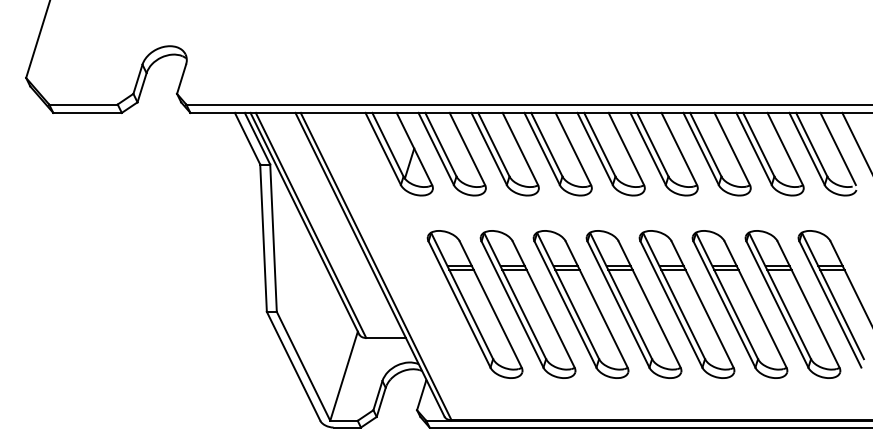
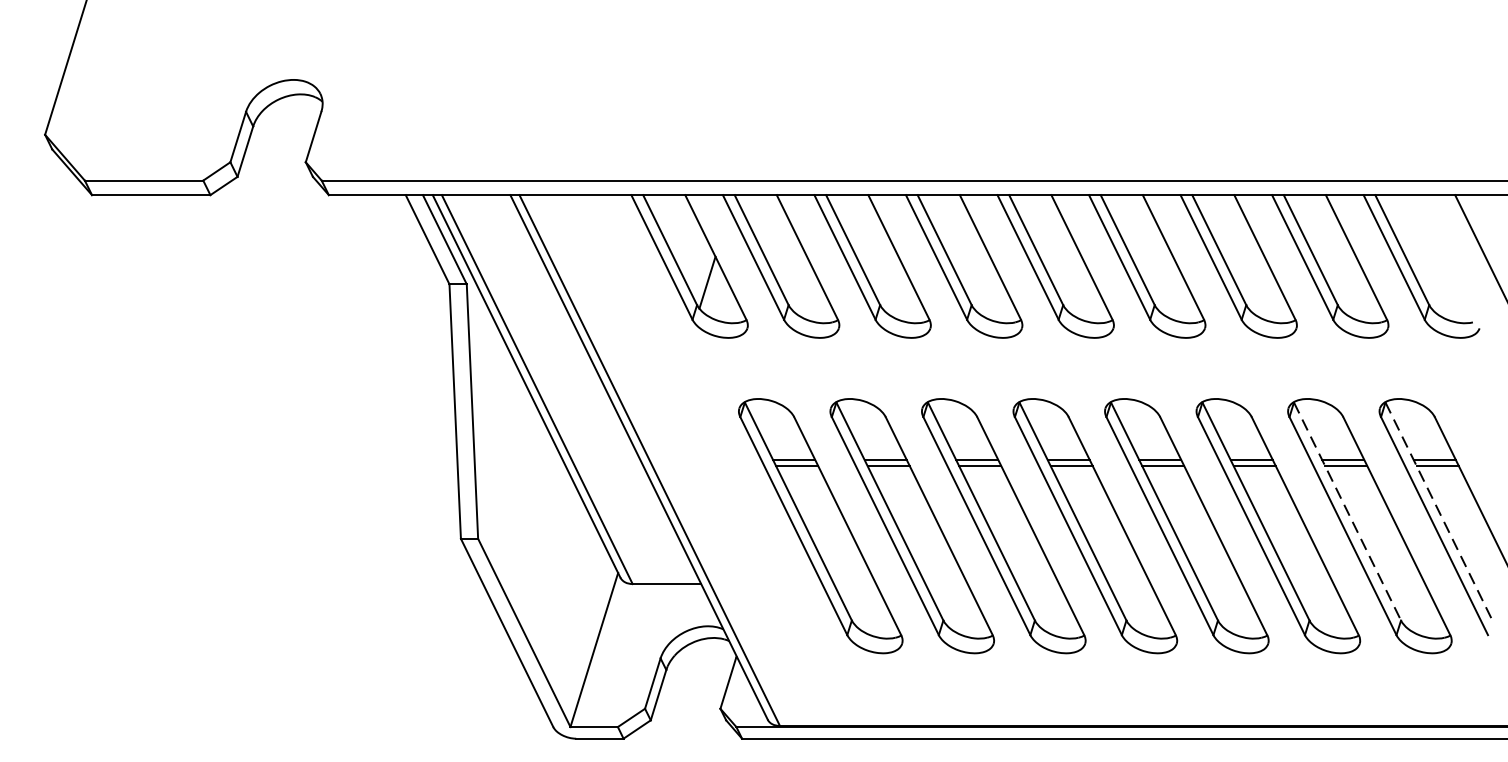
line: (837, 148) -> (1446, 256), removed
line: (780, 296) -> (1348, 512), solid -> dashed
line: (833, 296) -> (1439, 512), solid -> dashed

